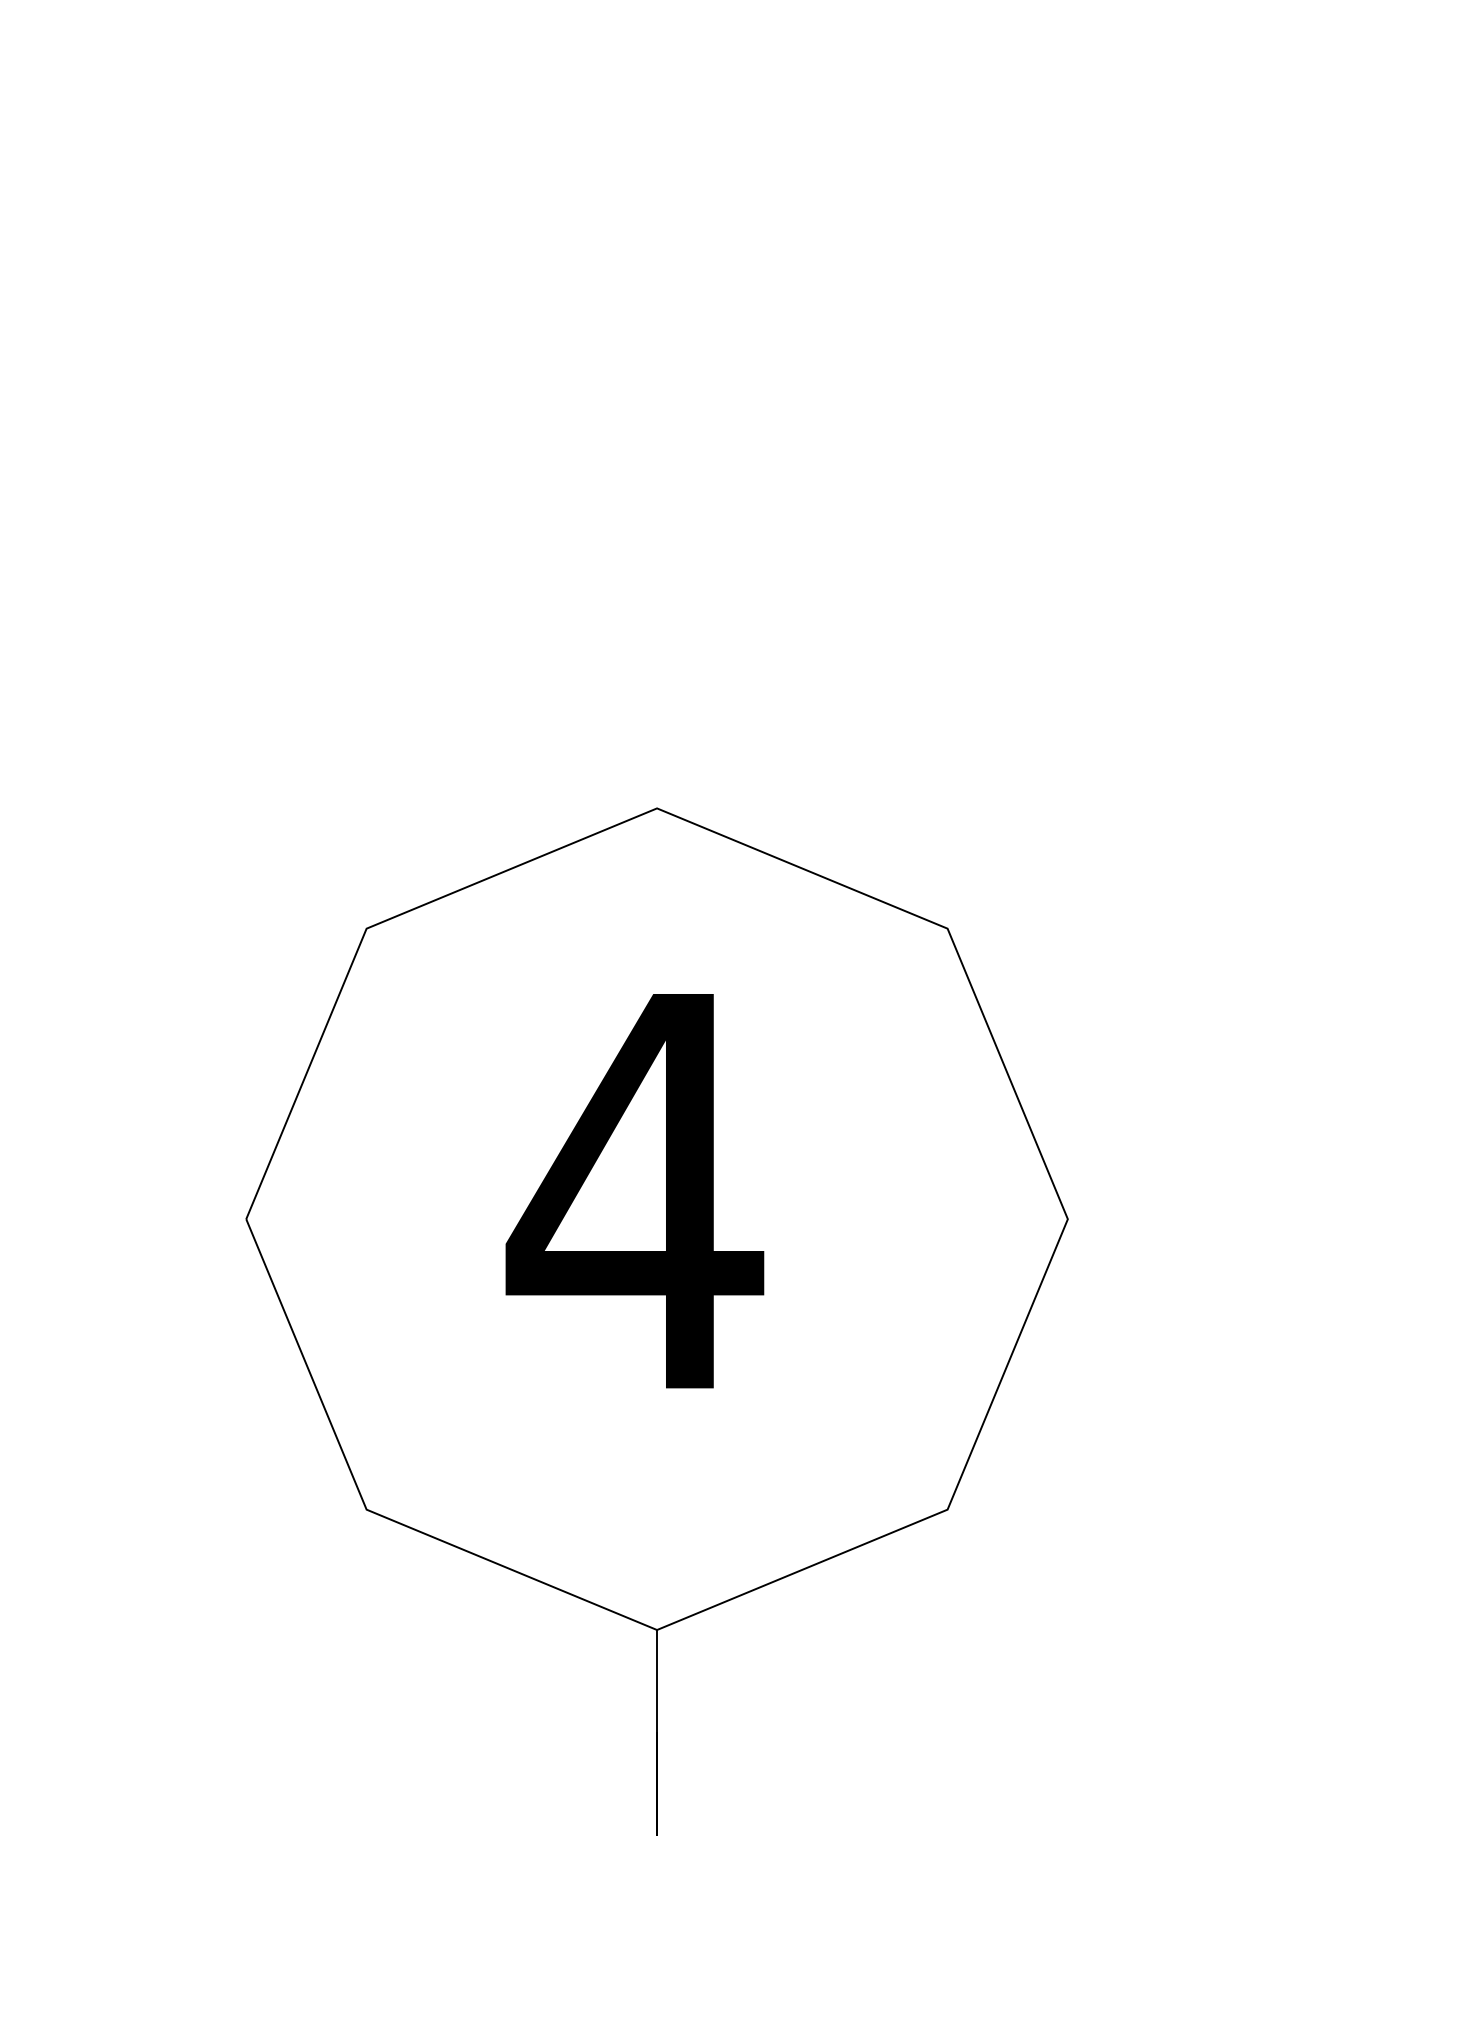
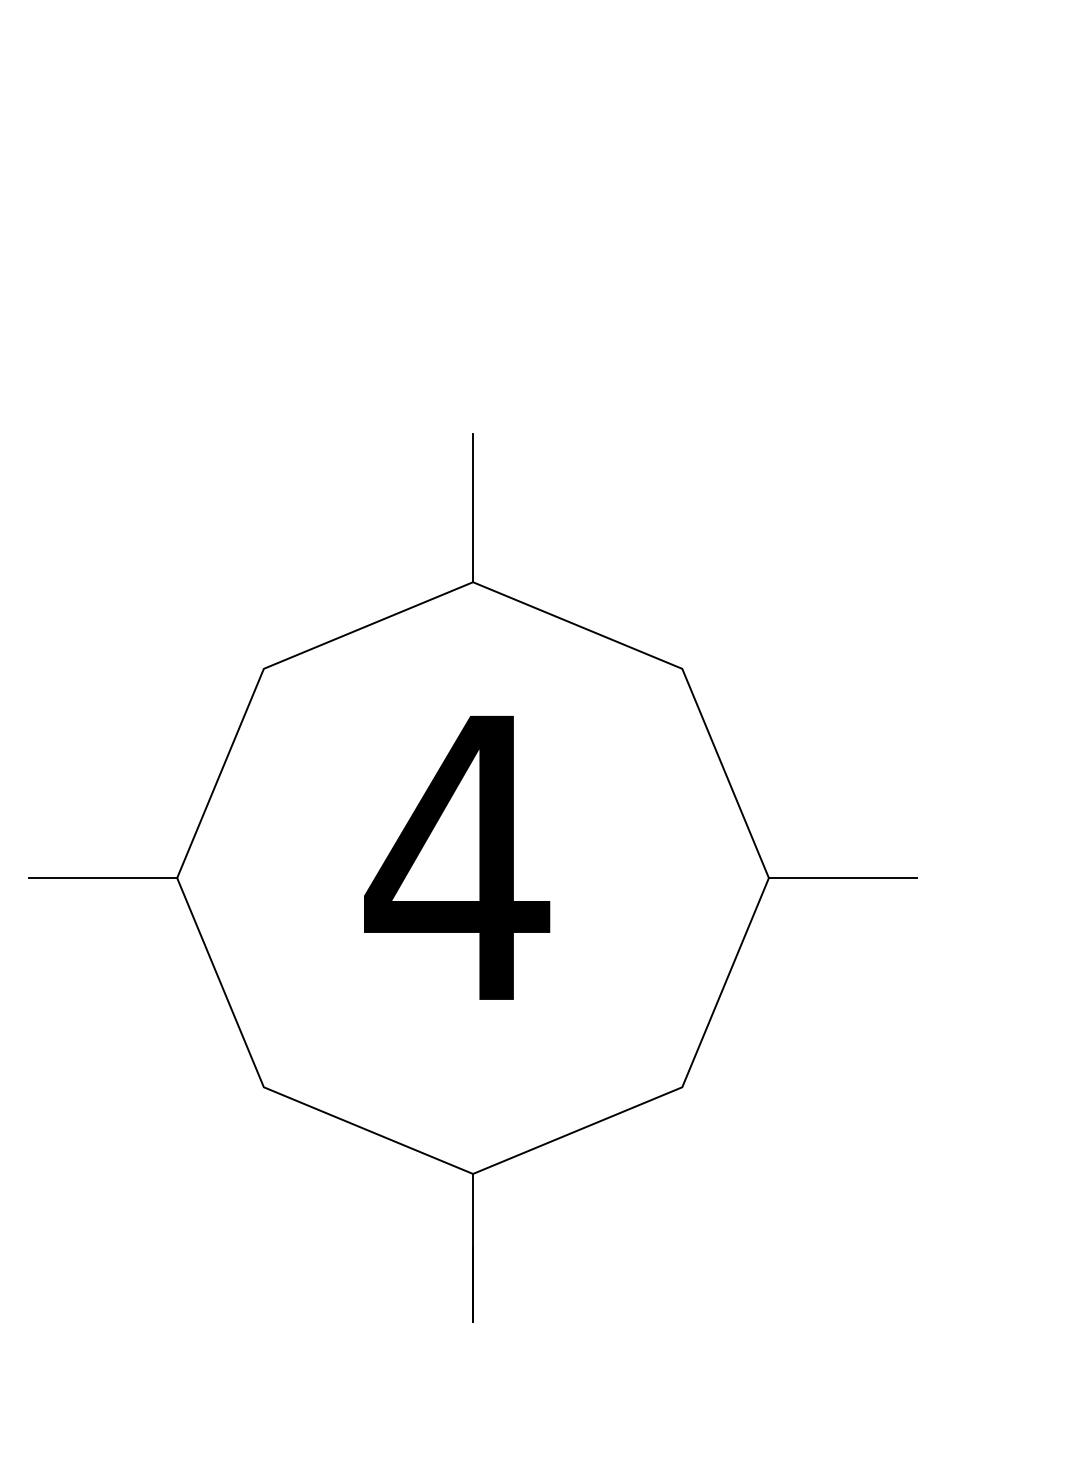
line: (657, 706) -> (473, 508), added
line: (143, 1219) -> (103, 878), added
line: (1170, 1219) -> (842, 878), added

